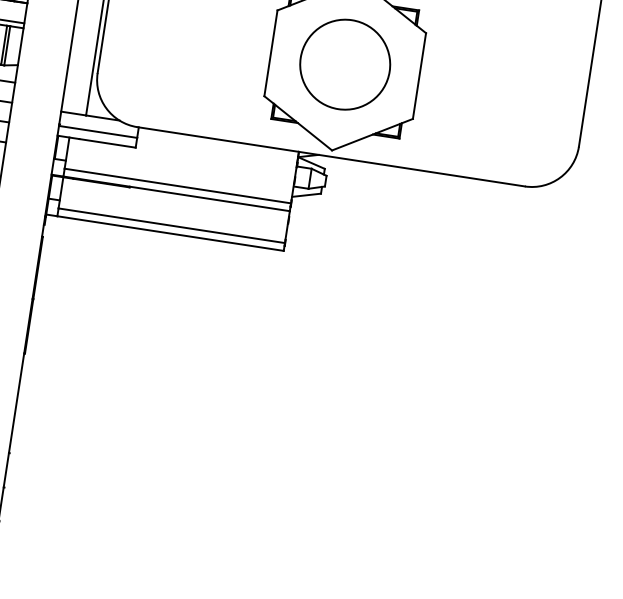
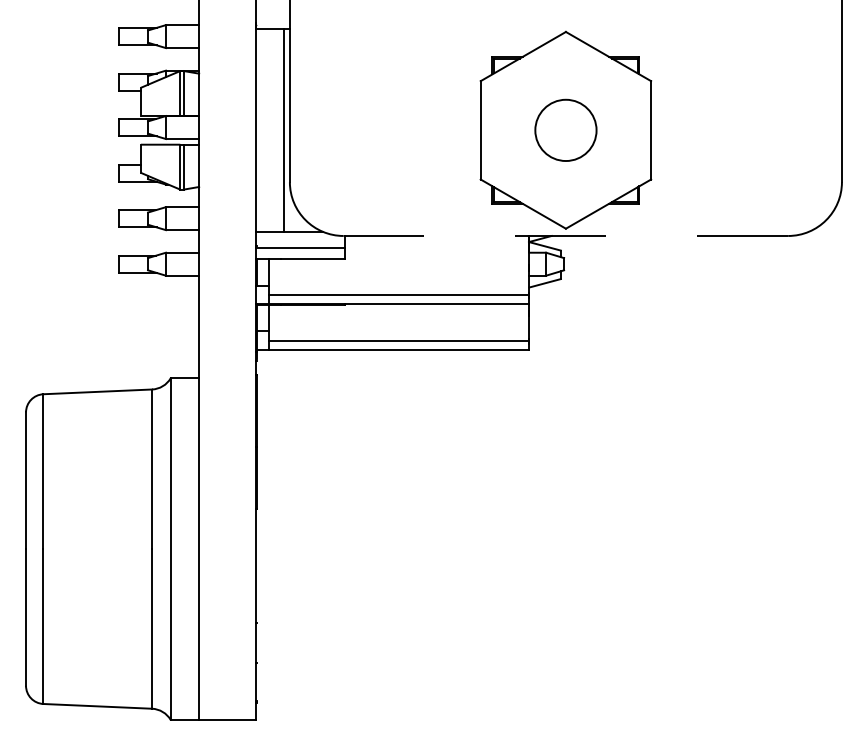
circle: (344, 64) -> (565, 130), size x0.6
line: (330, 156) -> (565, 235), solid -> dashed

